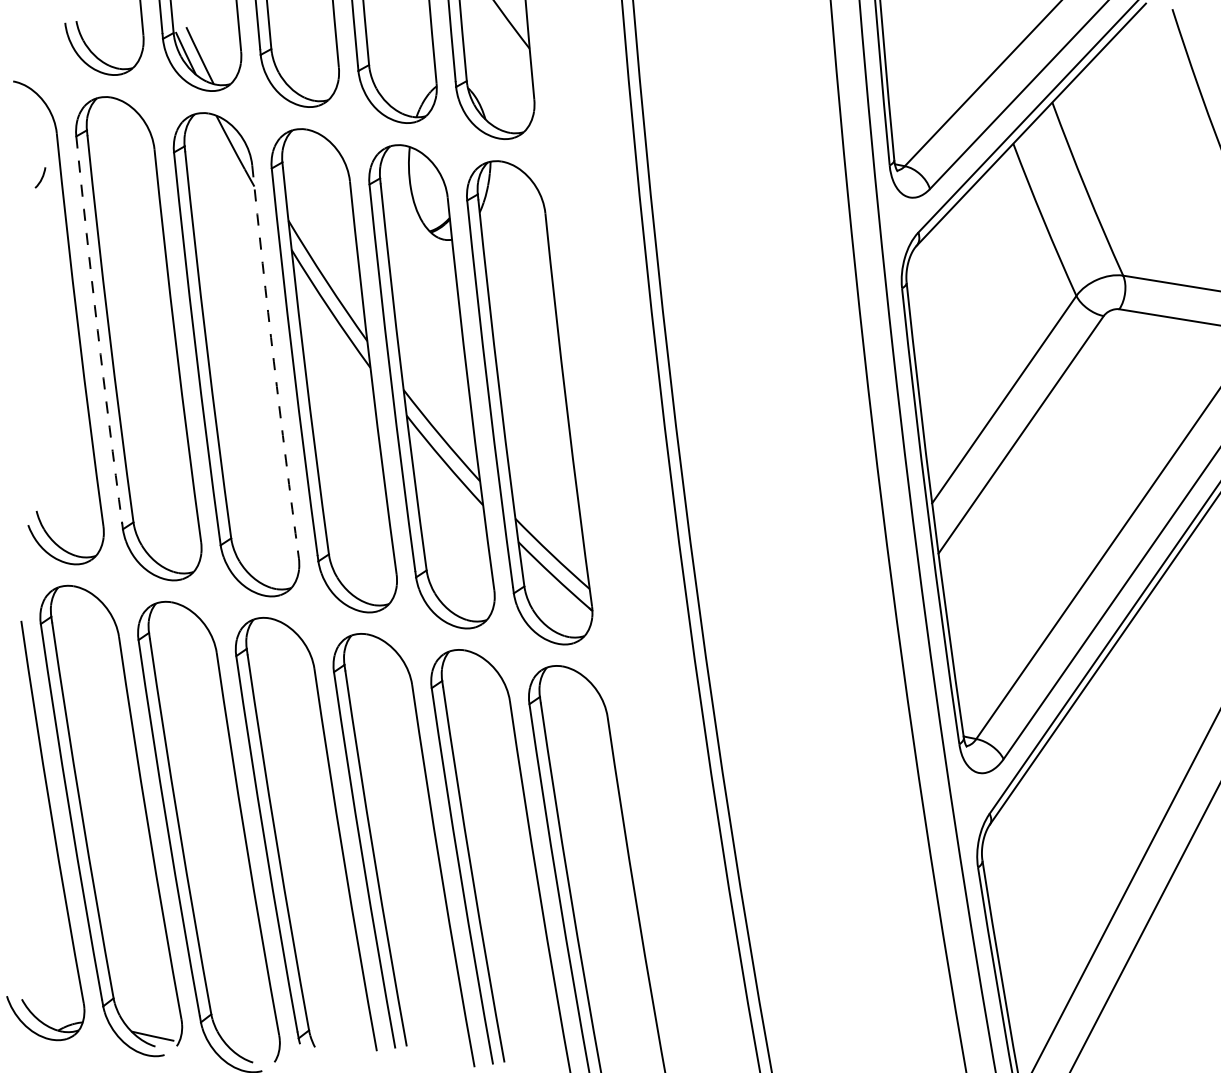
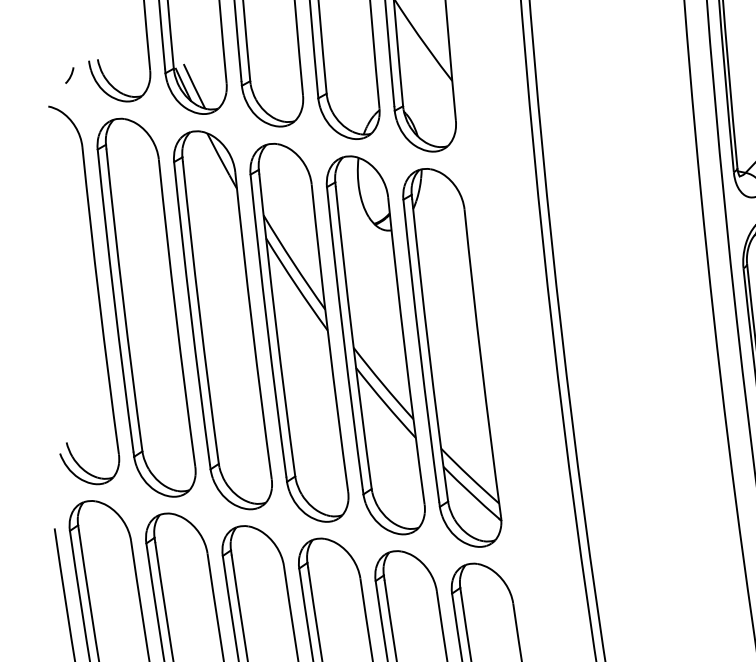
curve: (41, 177) -> (70, 75), moved
arc: (97, 330) -> (114, 301), dashed -> solid
arc: (273, 361) -> (251, 325), dashed -> solid

